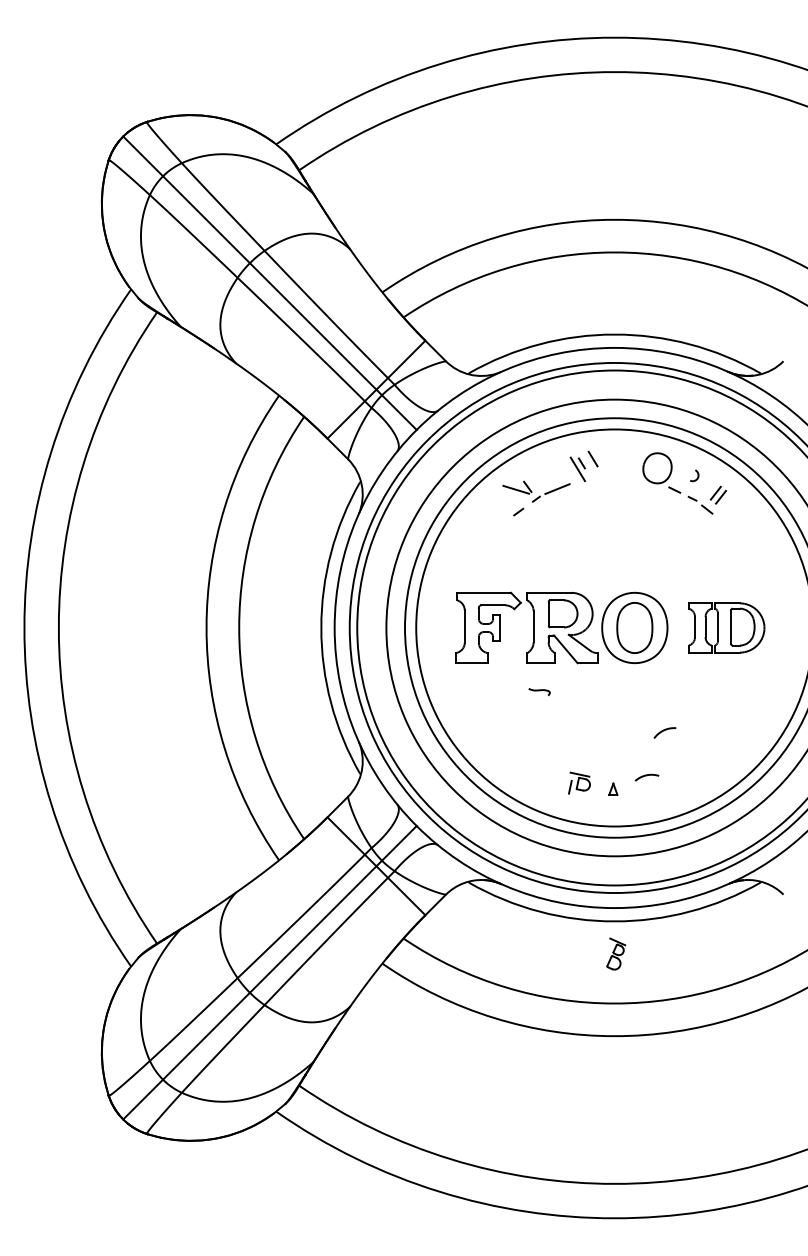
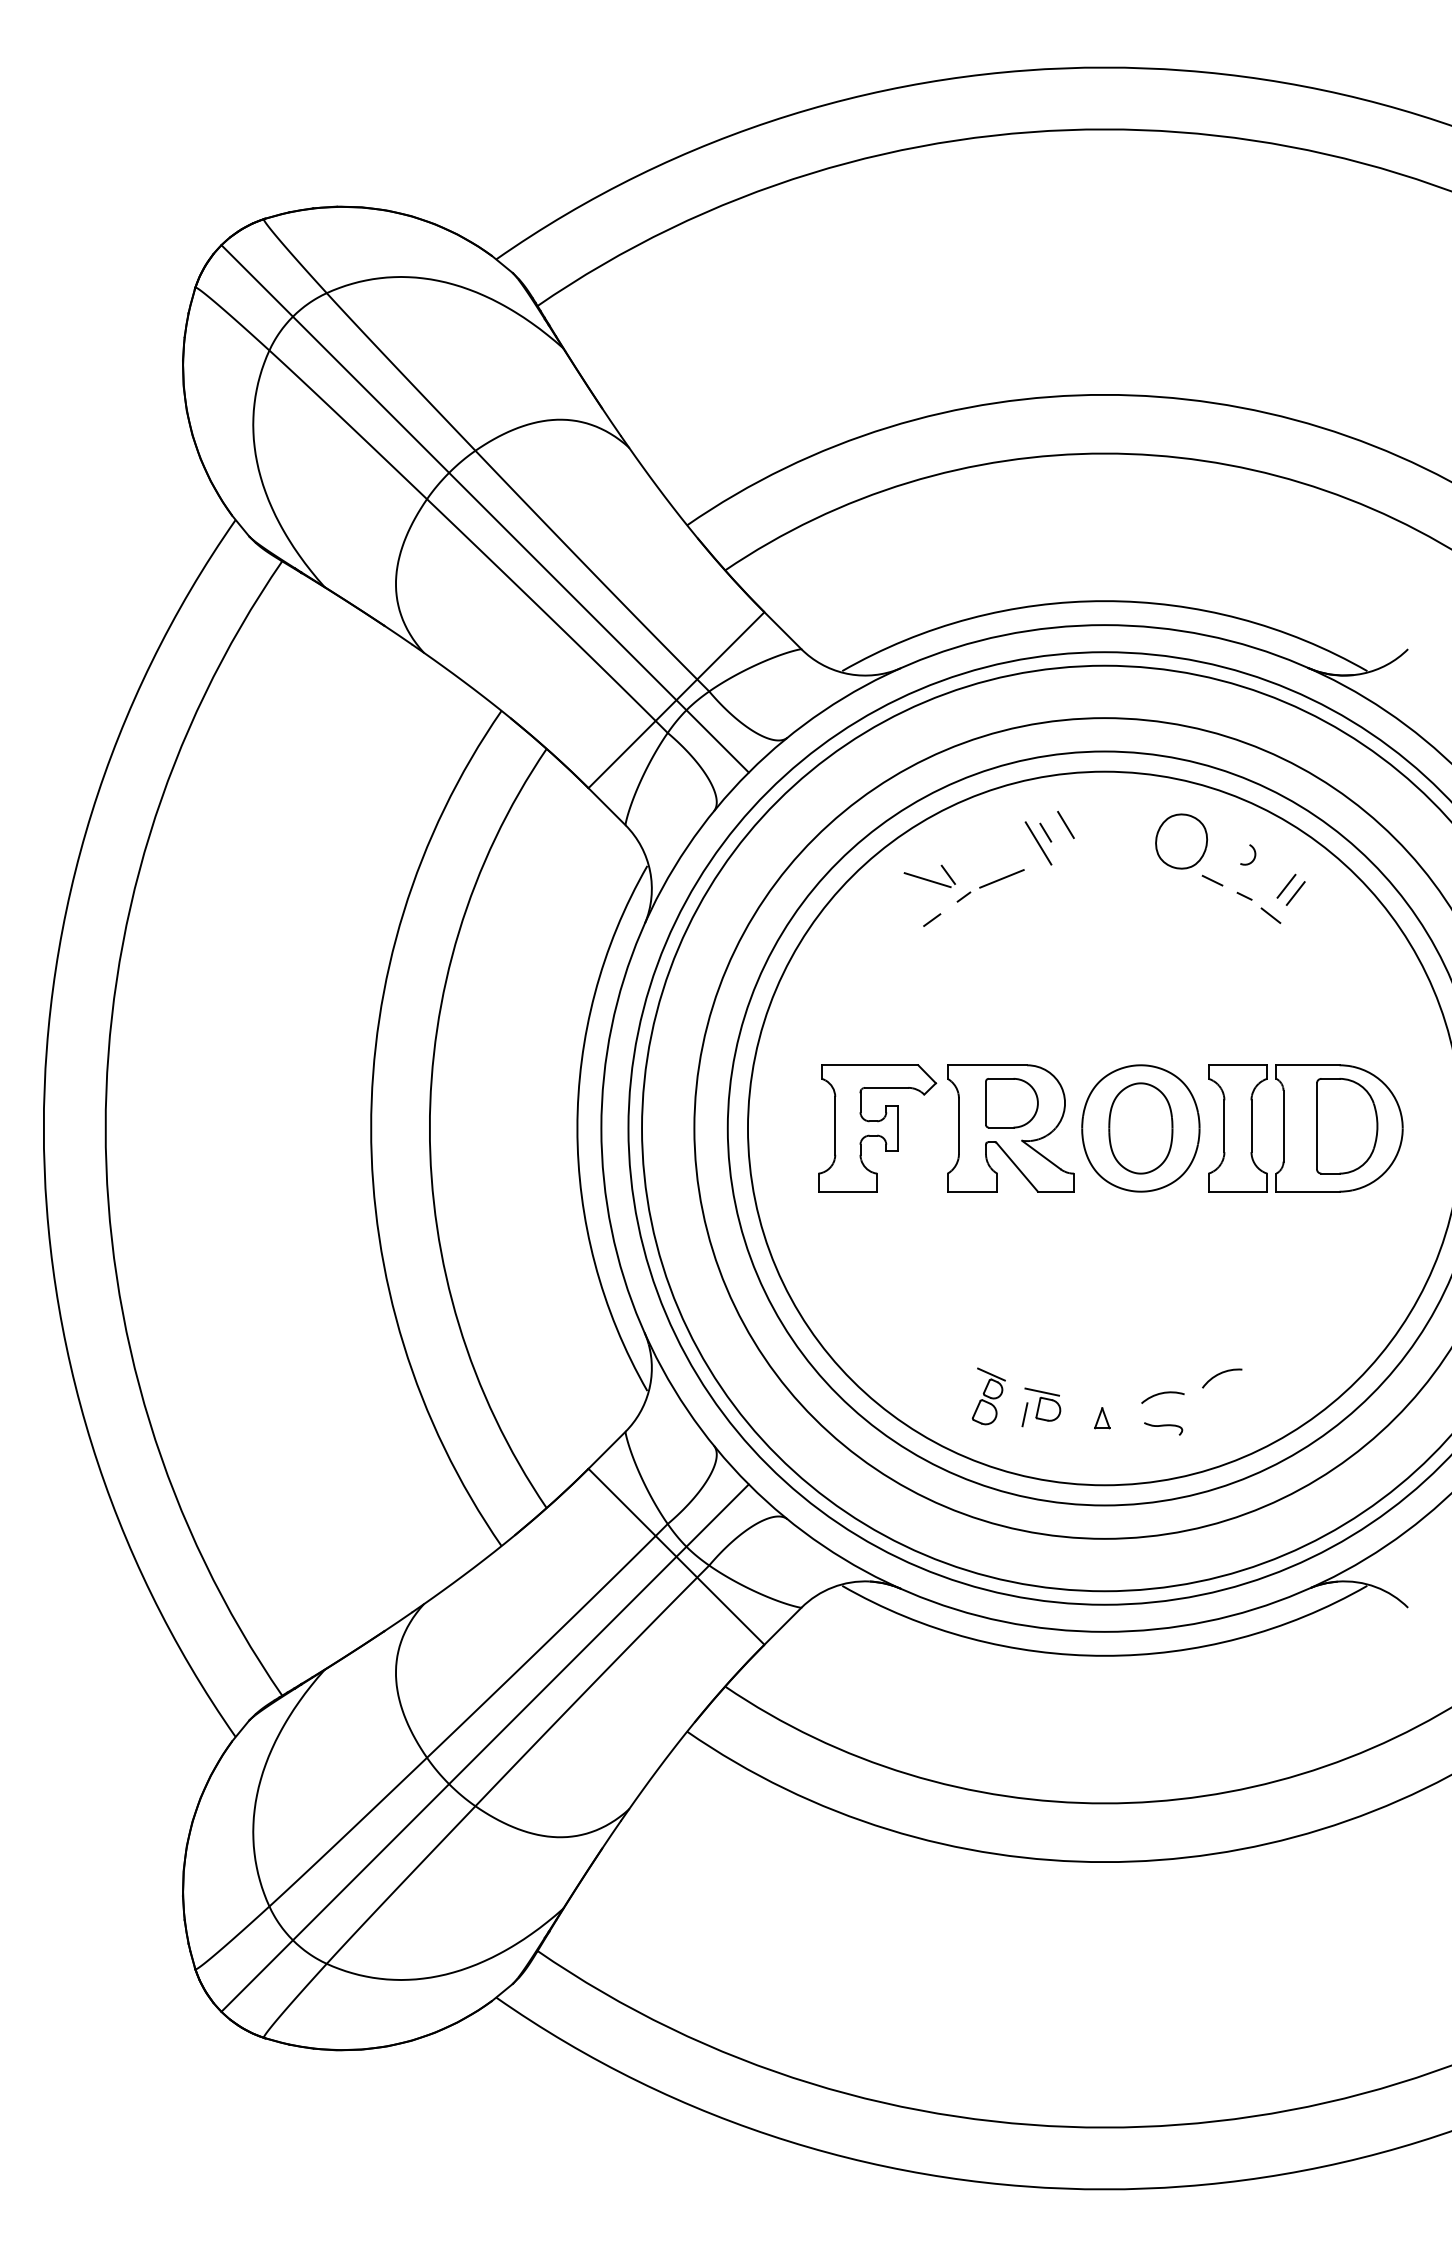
part: (726, 627) -> (1305, 1127), size x1.43
curve: (539, 691) -> (1163, 1427), moved
arc: (664, 731) -> (1221, 1375), moved
part: (616, 953) -> (989, 1395), moved

